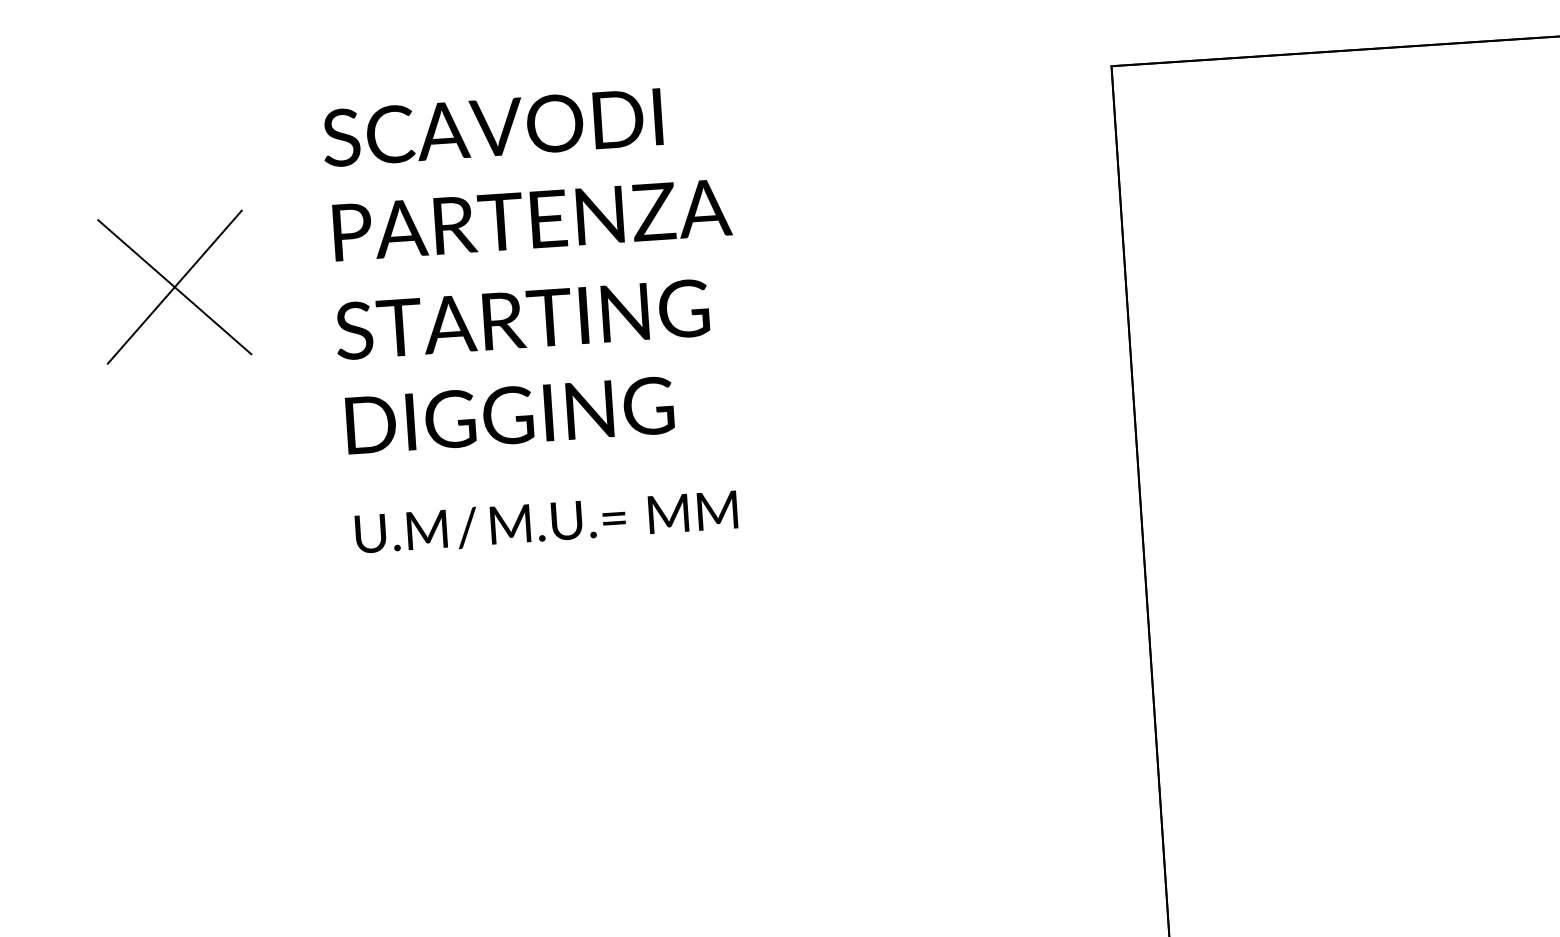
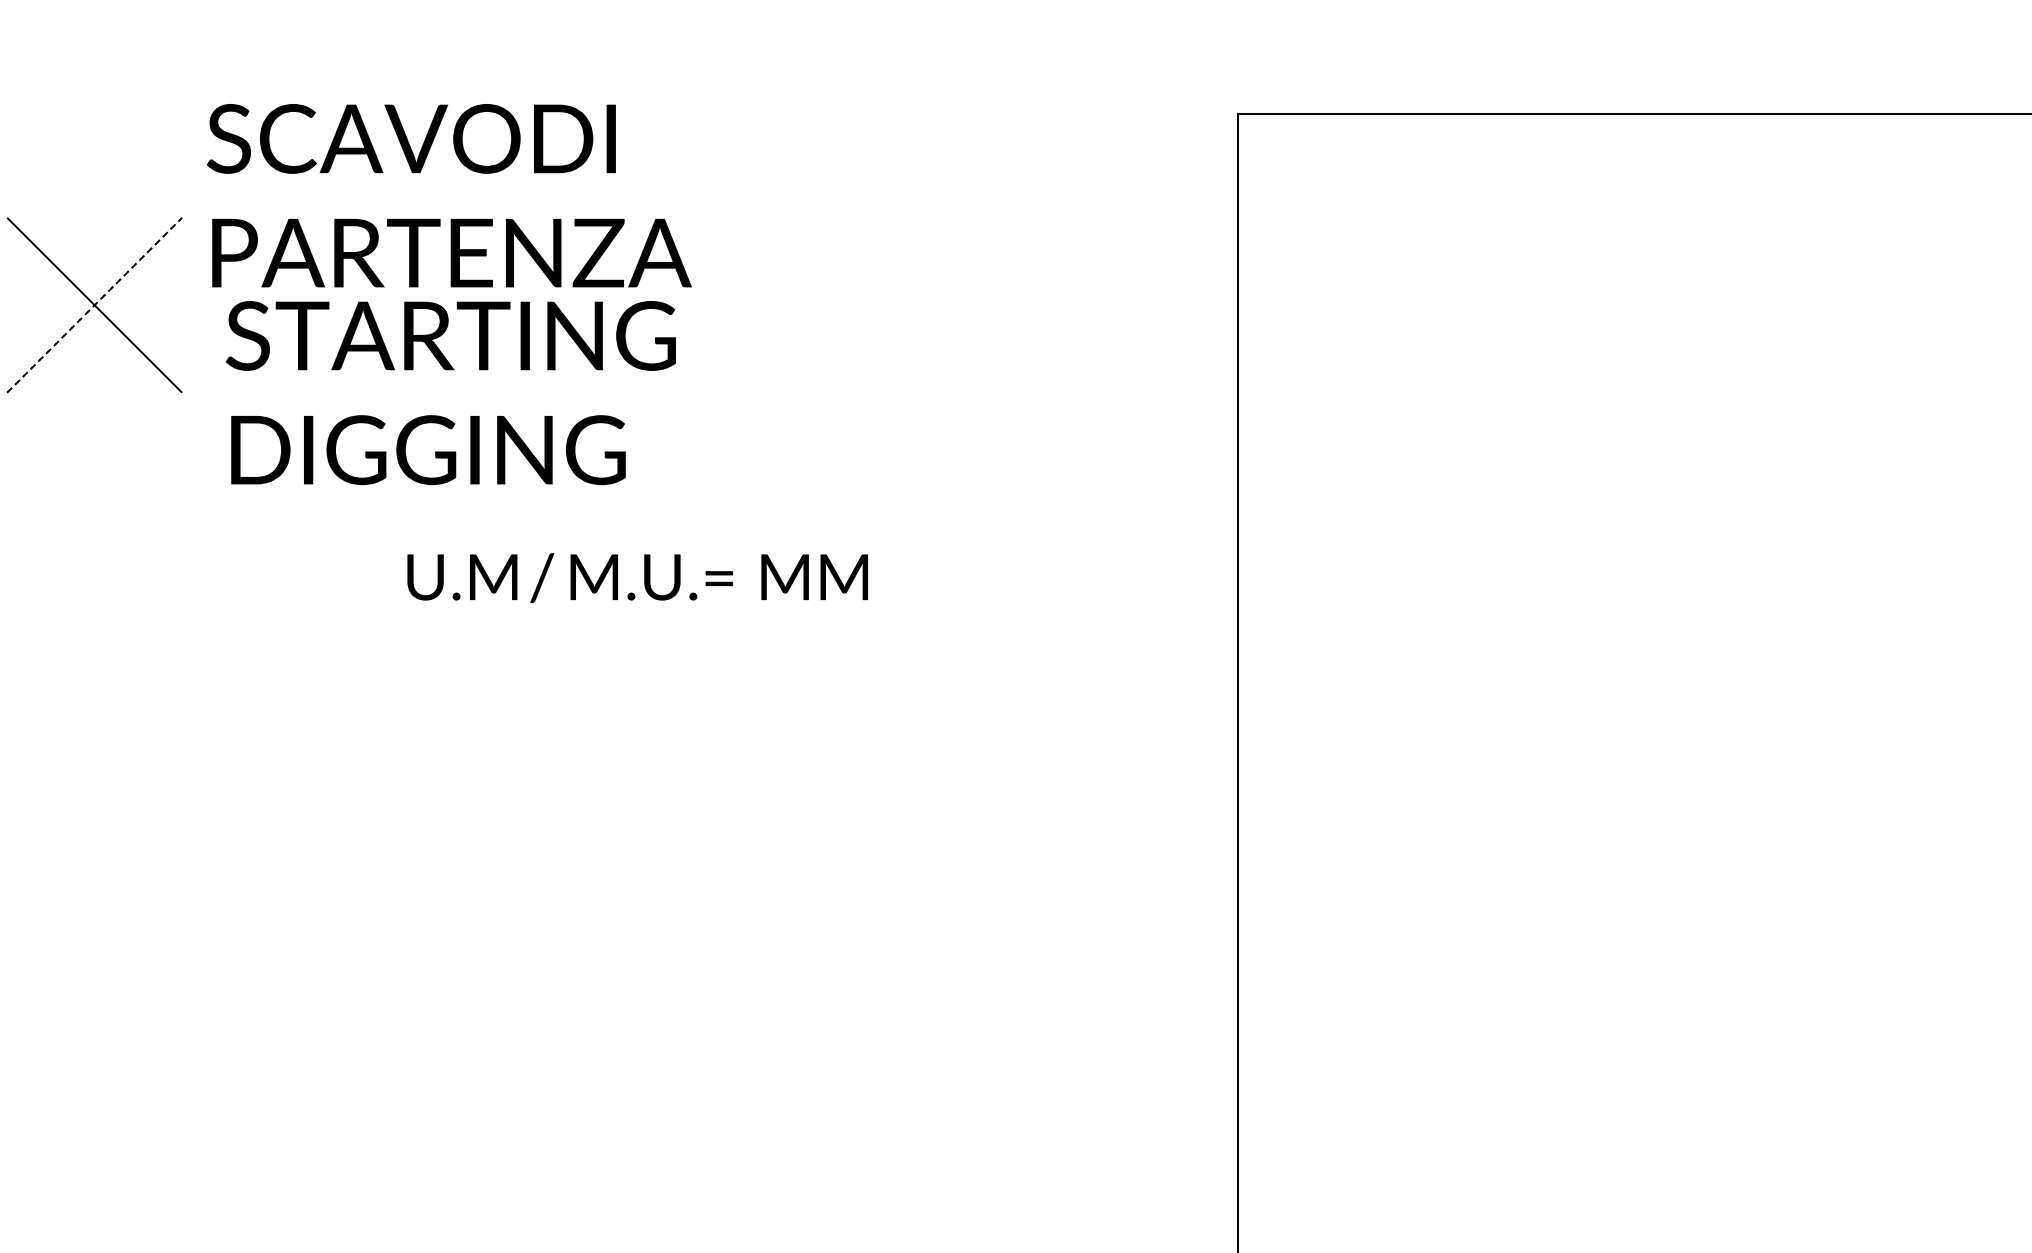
text: (527, 172) -> (449, 195), moved
line: (174, 287) -> (94, 305), solid -> dashed
text: (525, 367) -> (450, 393), moved
text: (546, 522) -> (637, 577), moved

